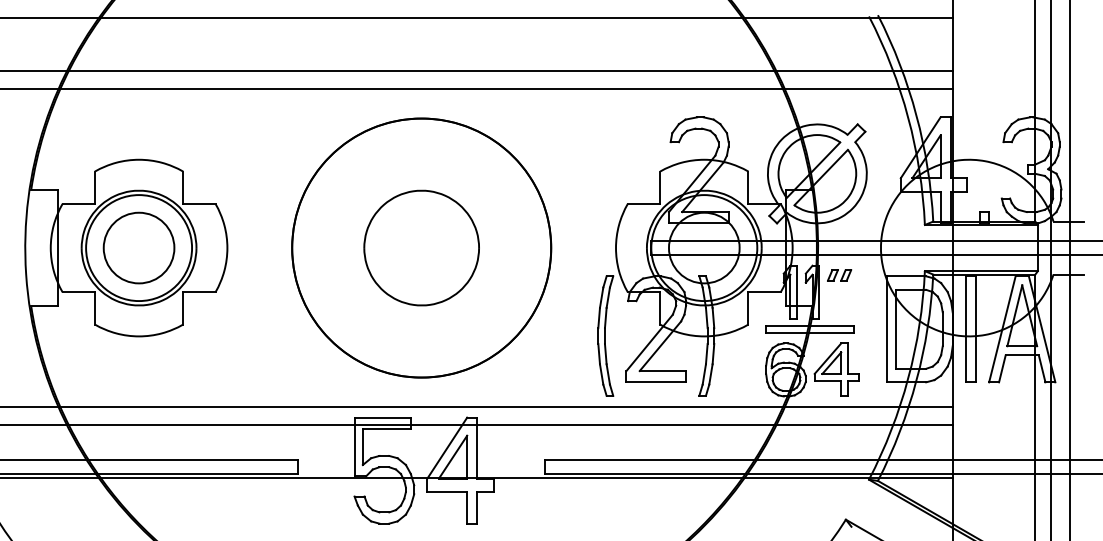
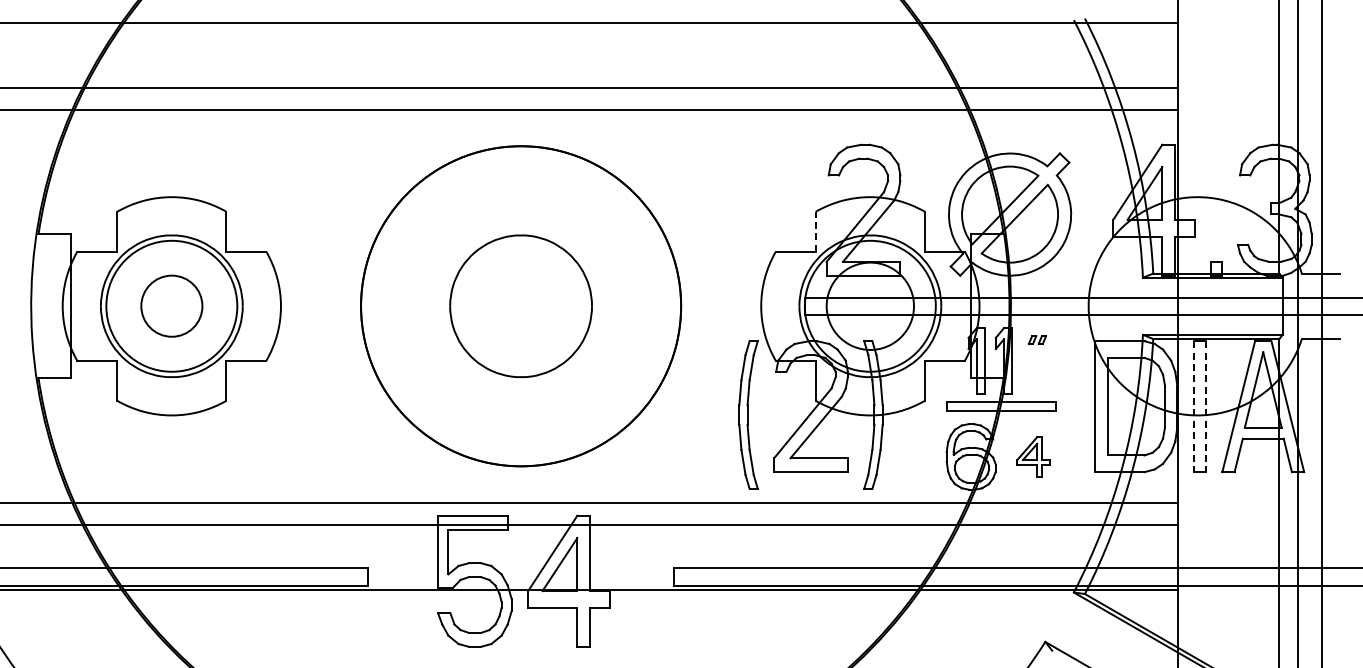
line: (659, 187) -> (815, 231), solid -> dashed
circle: (138, 247) -> (171, 305), size x0.7
part: (839, 274) -> (1037, 339), size x0.6
line: (965, 329) -> (1193, 407), solid -> dashed
line: (975, 329) -> (1205, 407), solid -> dashed
part: (836, 369) -> (1033, 456), size x0.6

